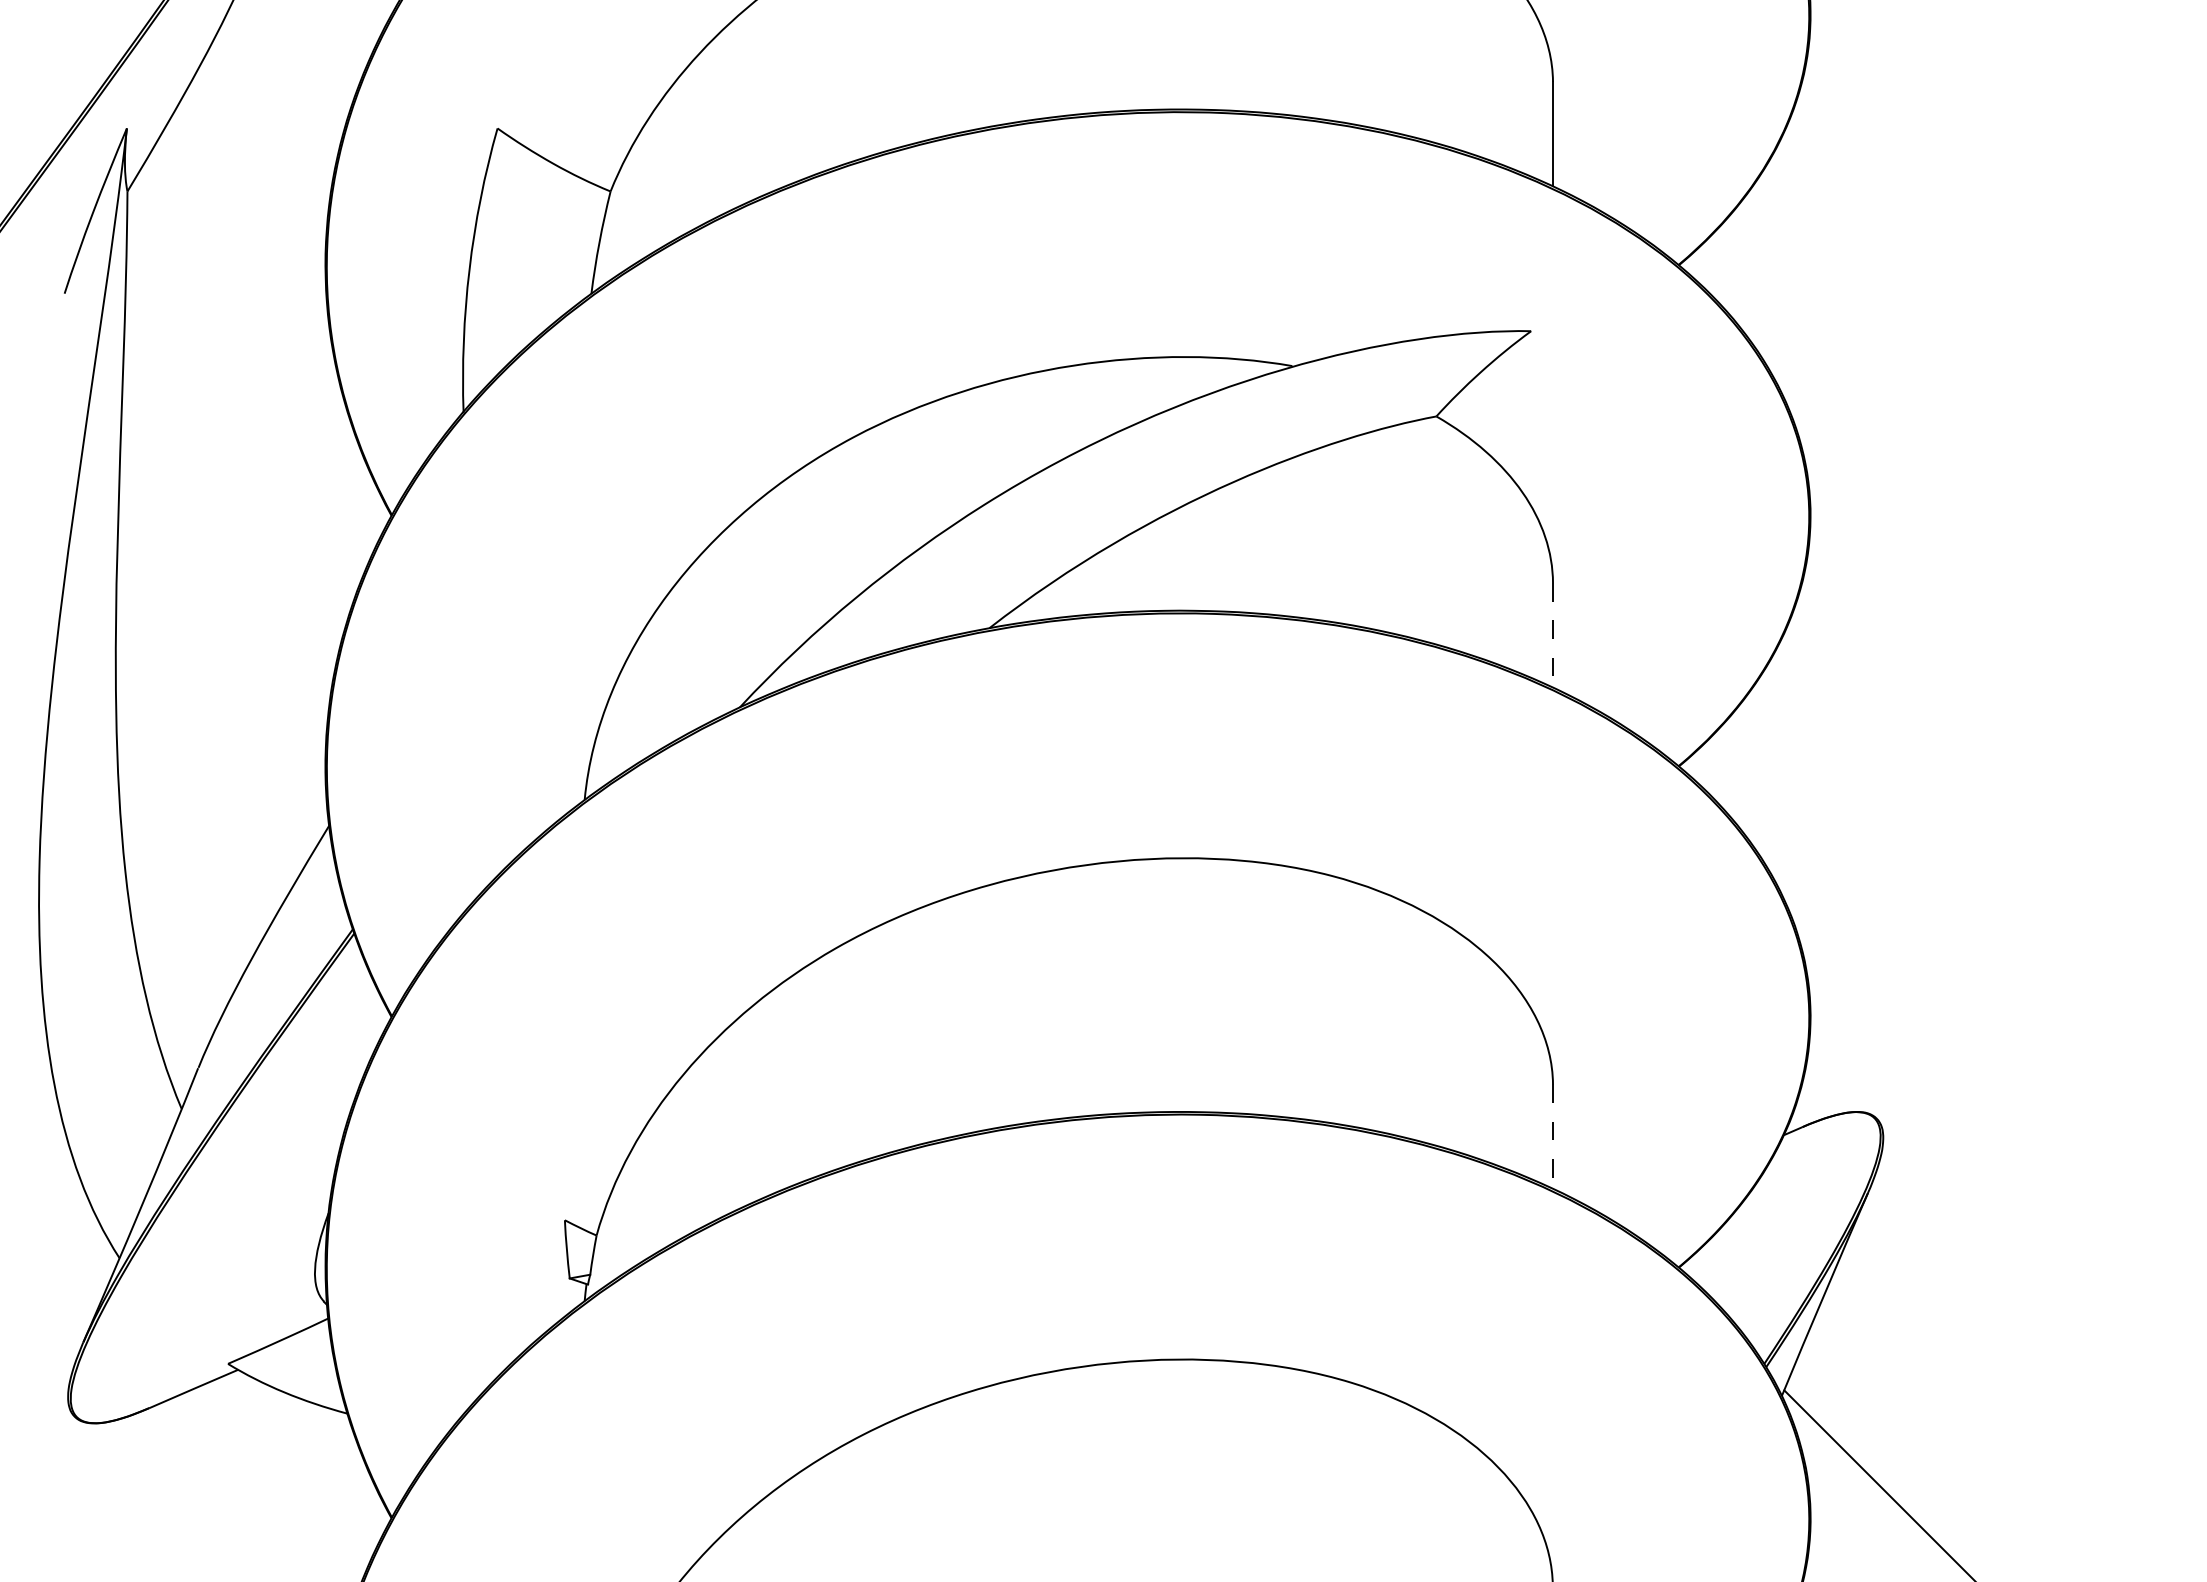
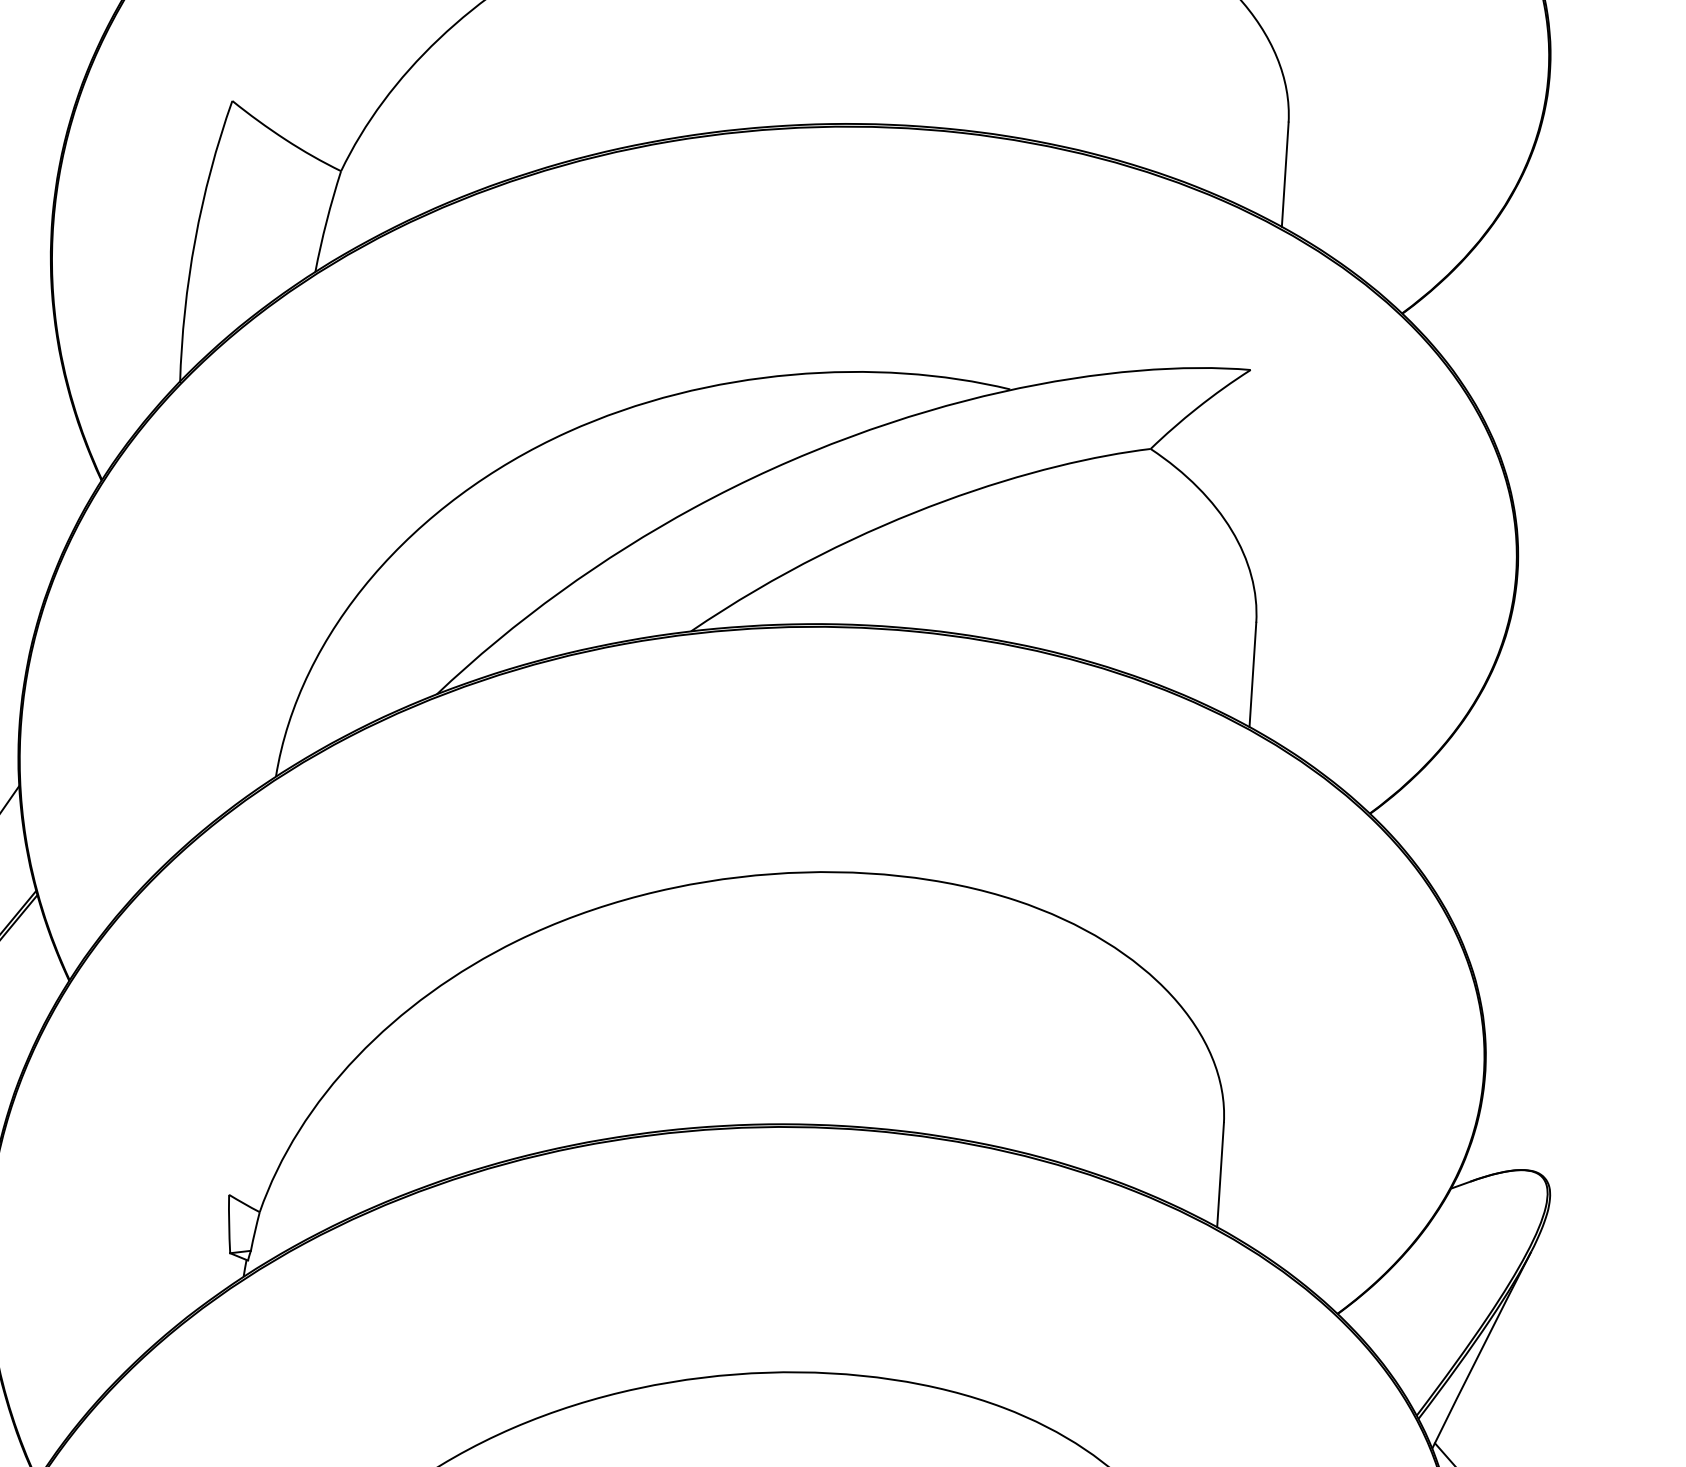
line: (1553, 635) -> (1253, 675), dashed -> solid
line: (1553, 1137) -> (1220, 1176), dashed -> solid

